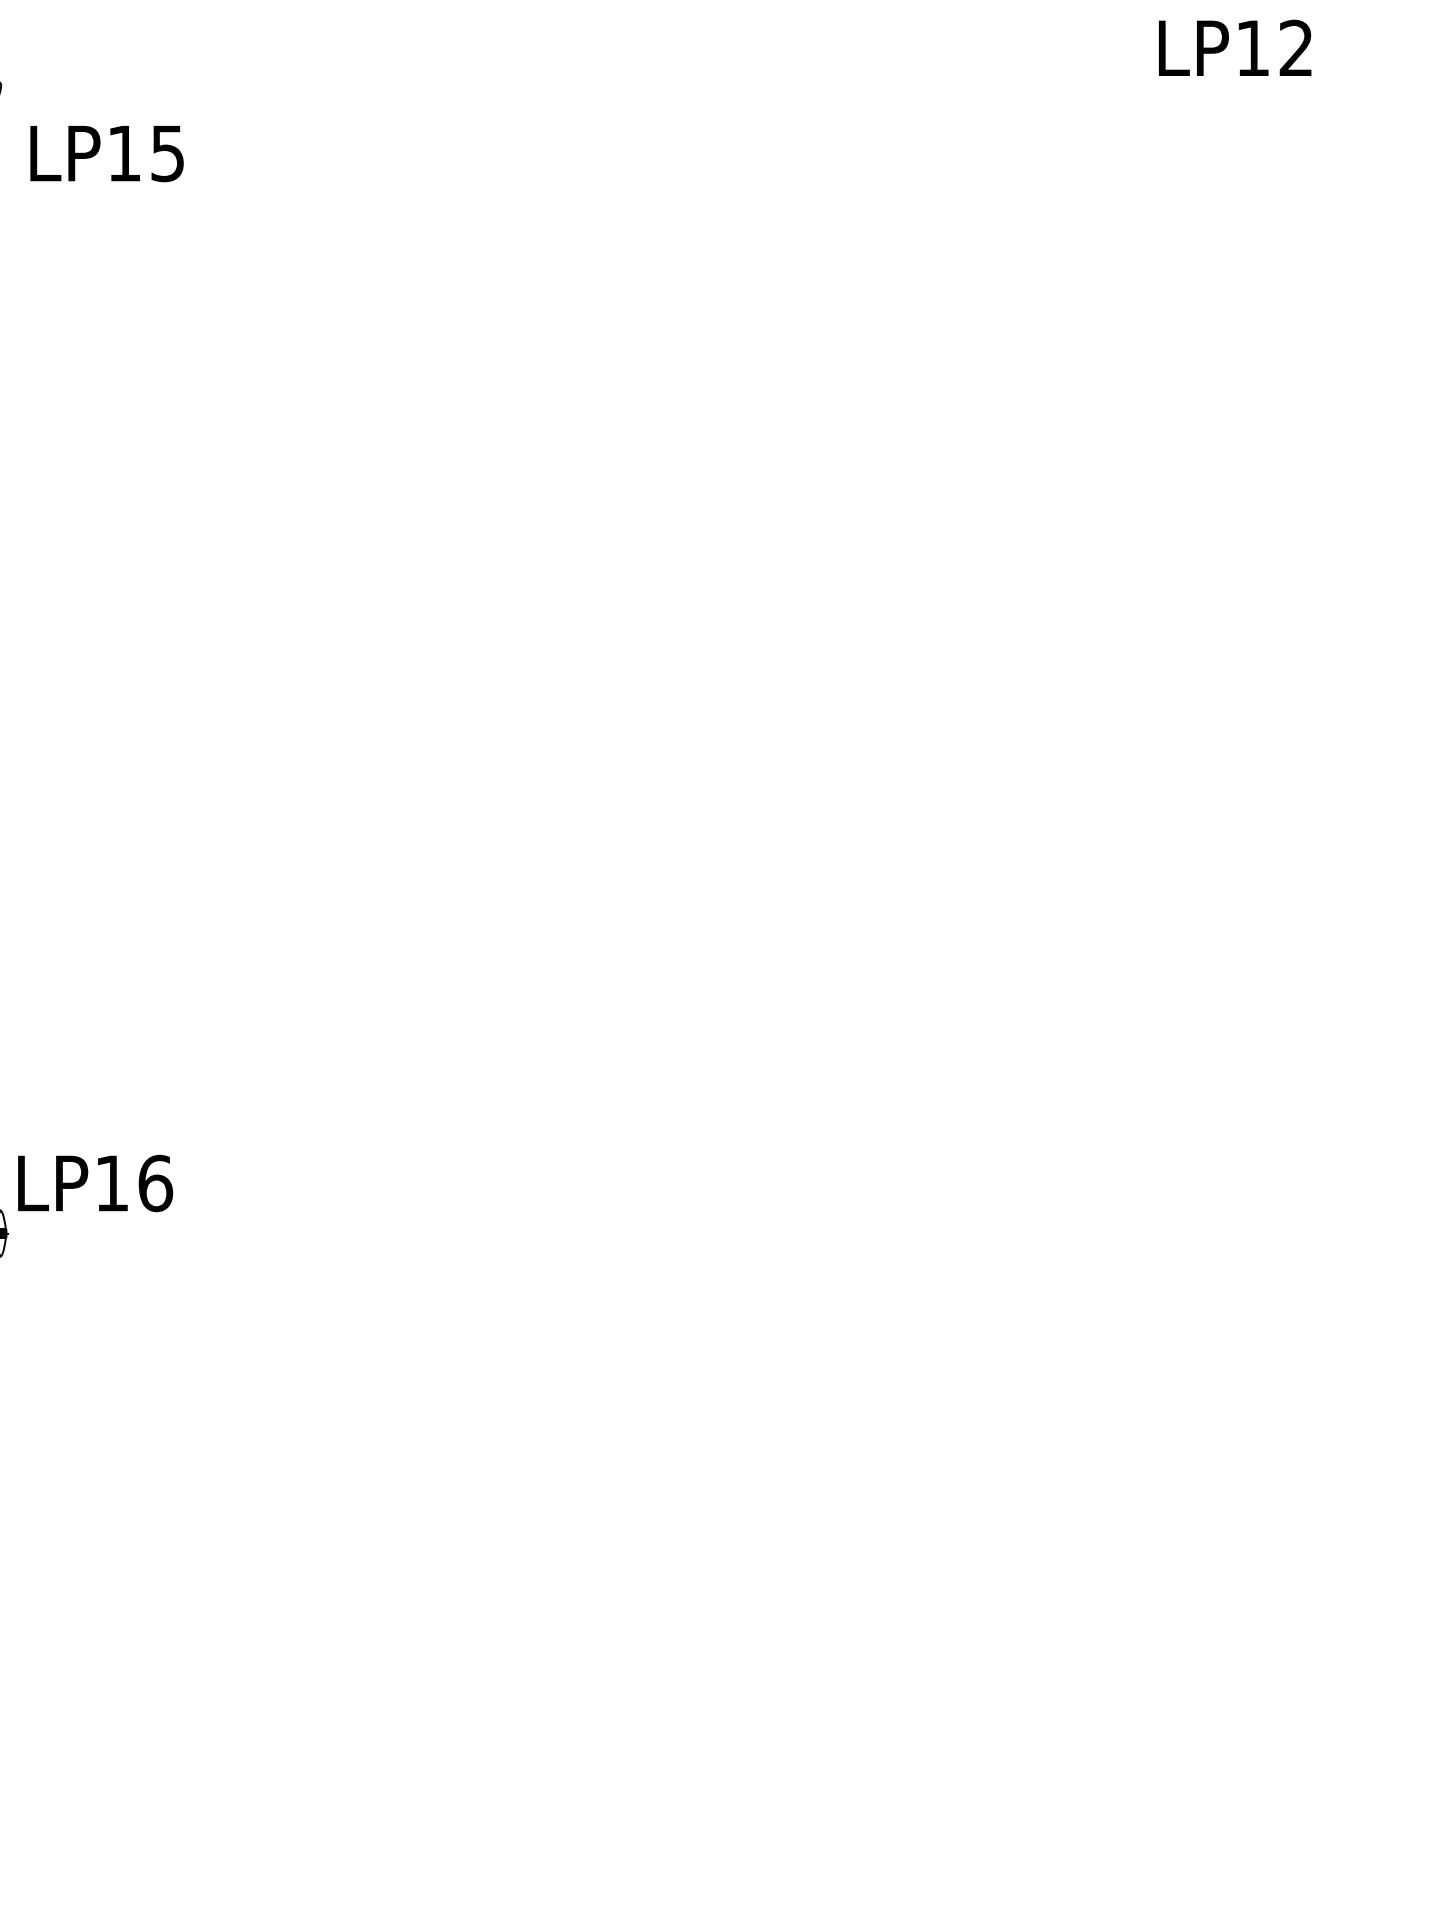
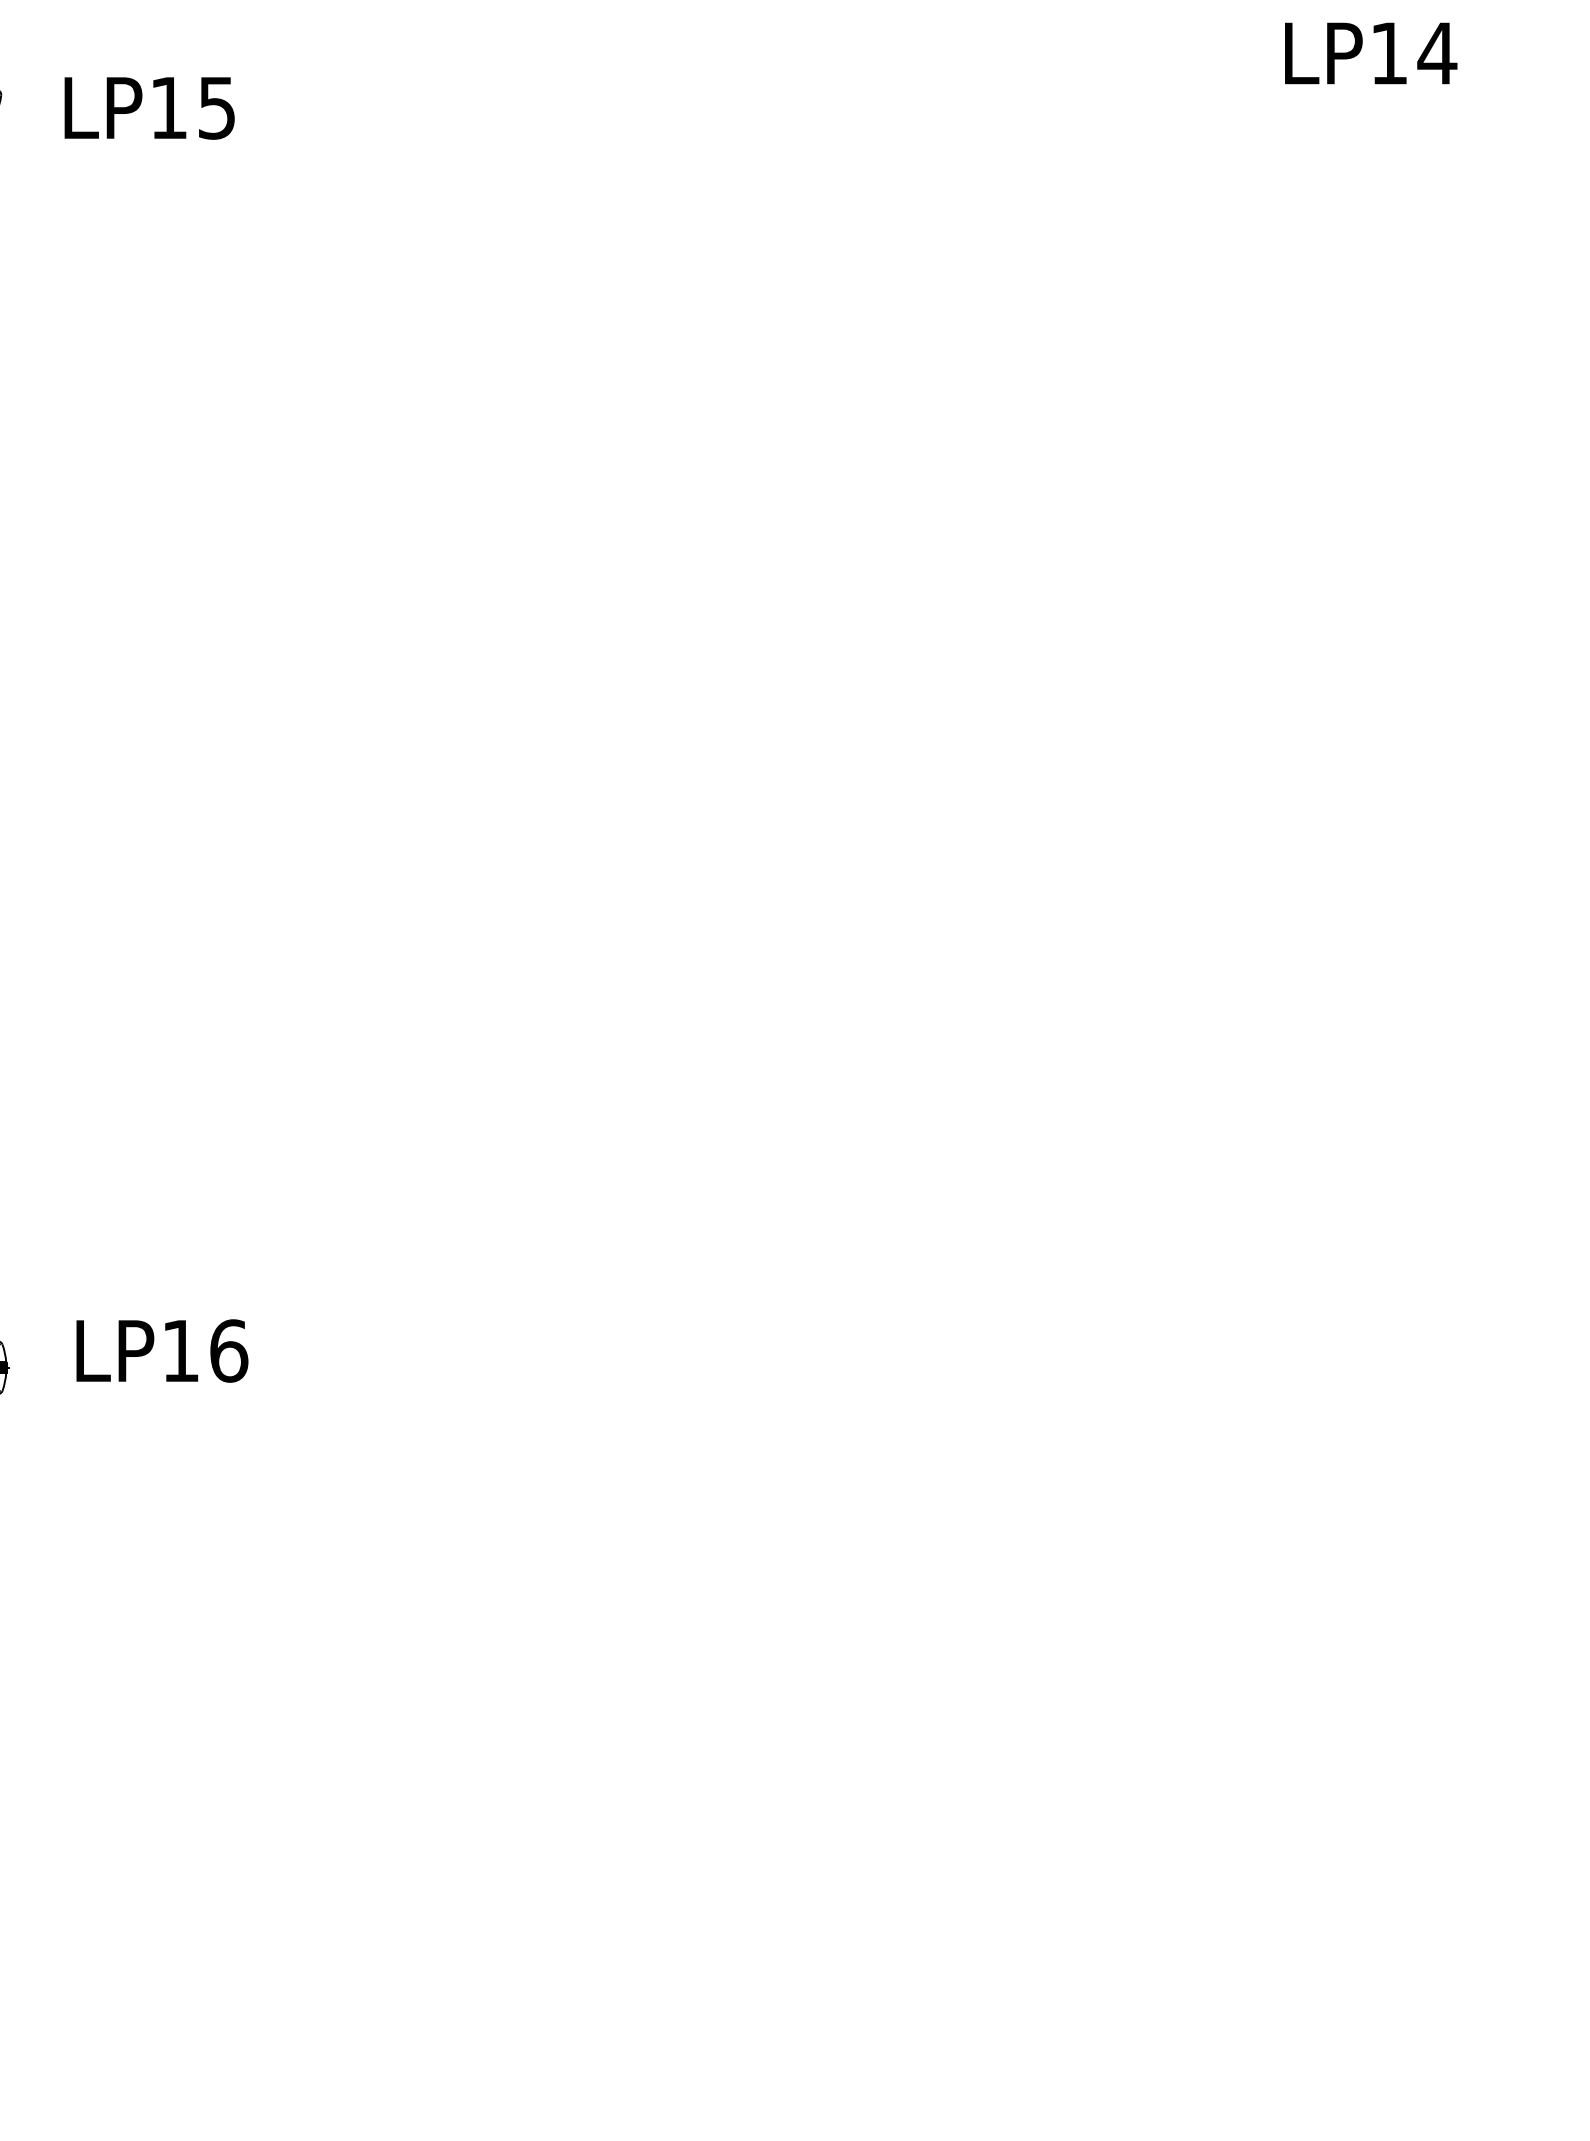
text: (1296, 47) -> (1437, 52), LP12 -> LP14
text: (106, 154) -> (149, 109), moved
text: (95, 1183) -> (162, 1351), moved

